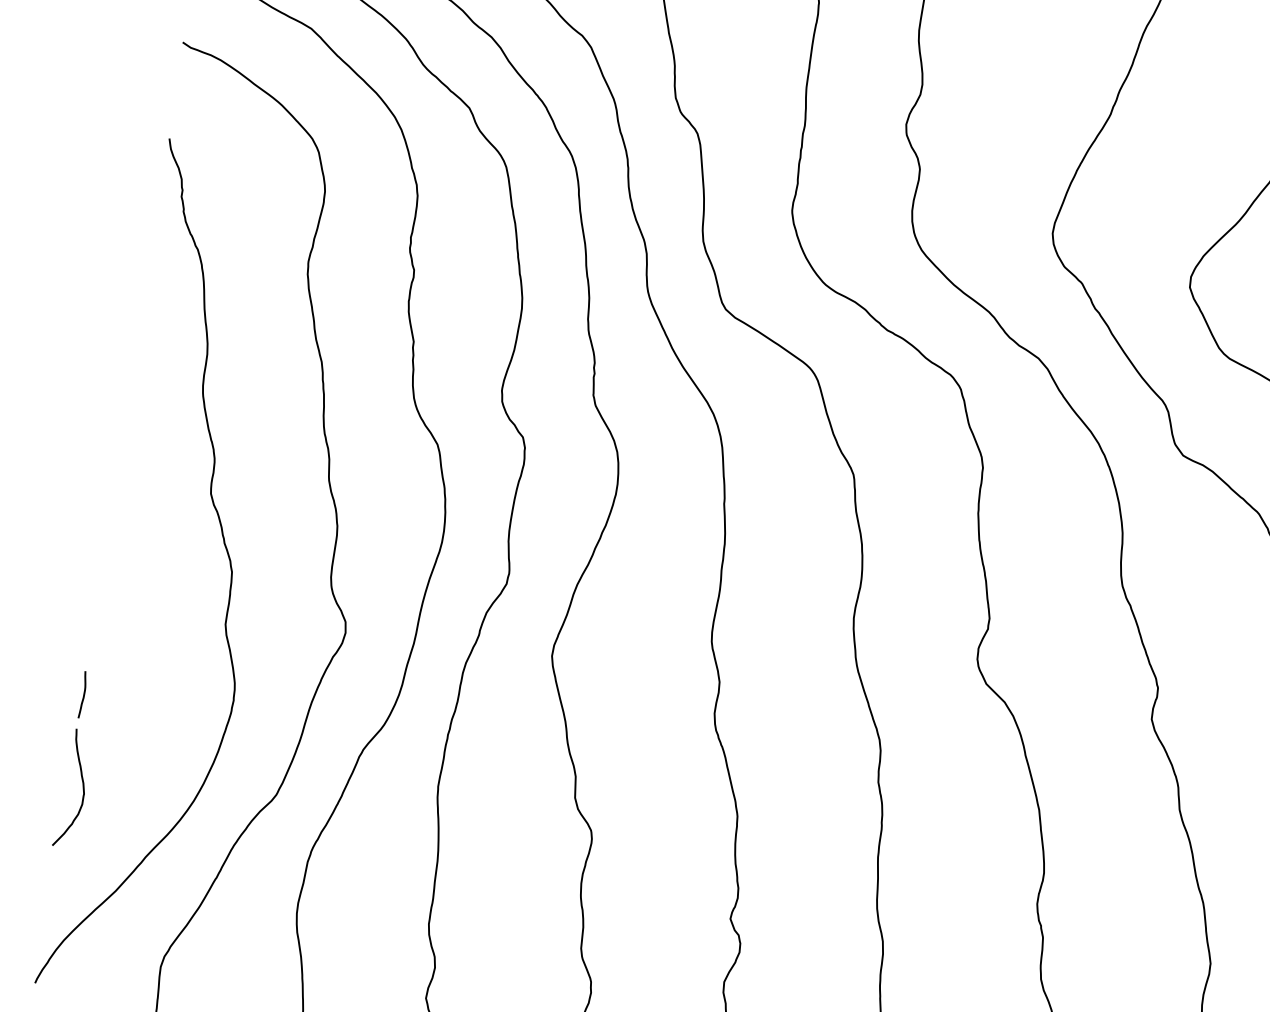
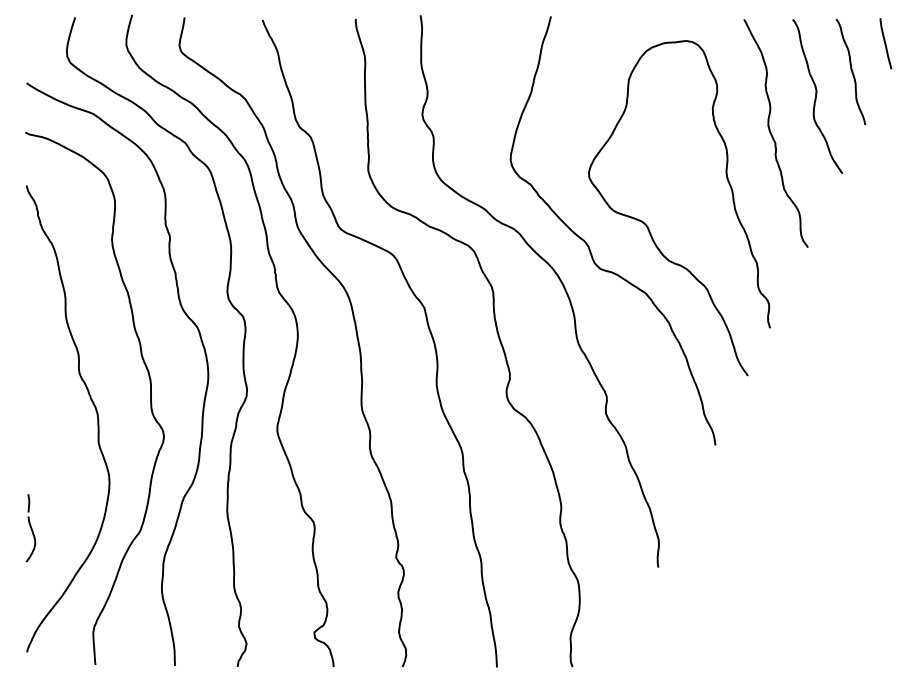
part: (77, 758) -> (30, 527), size x0.7

